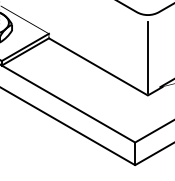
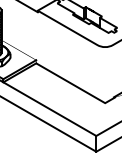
line: (148, 57) -> (105, 76), removed

